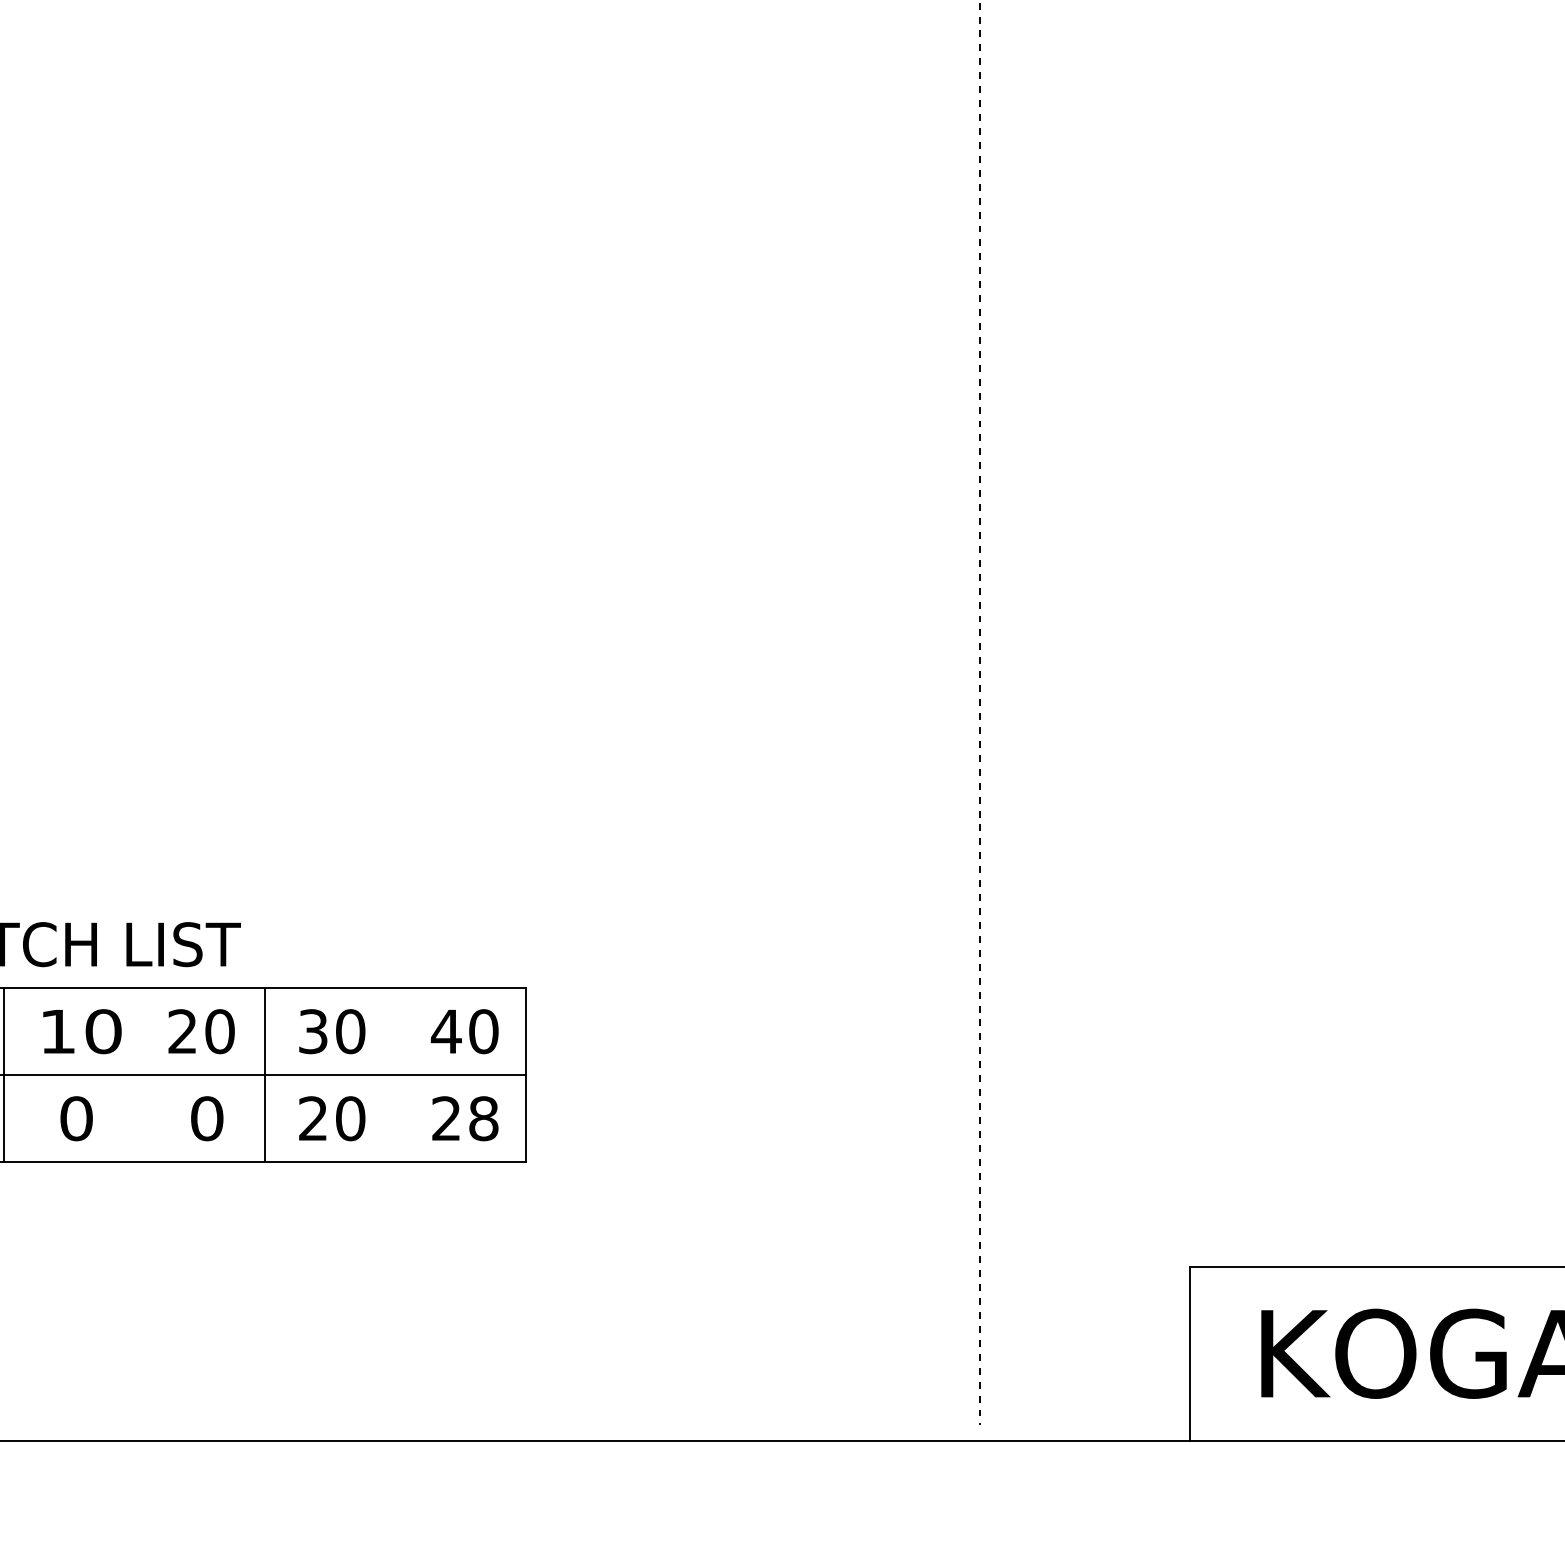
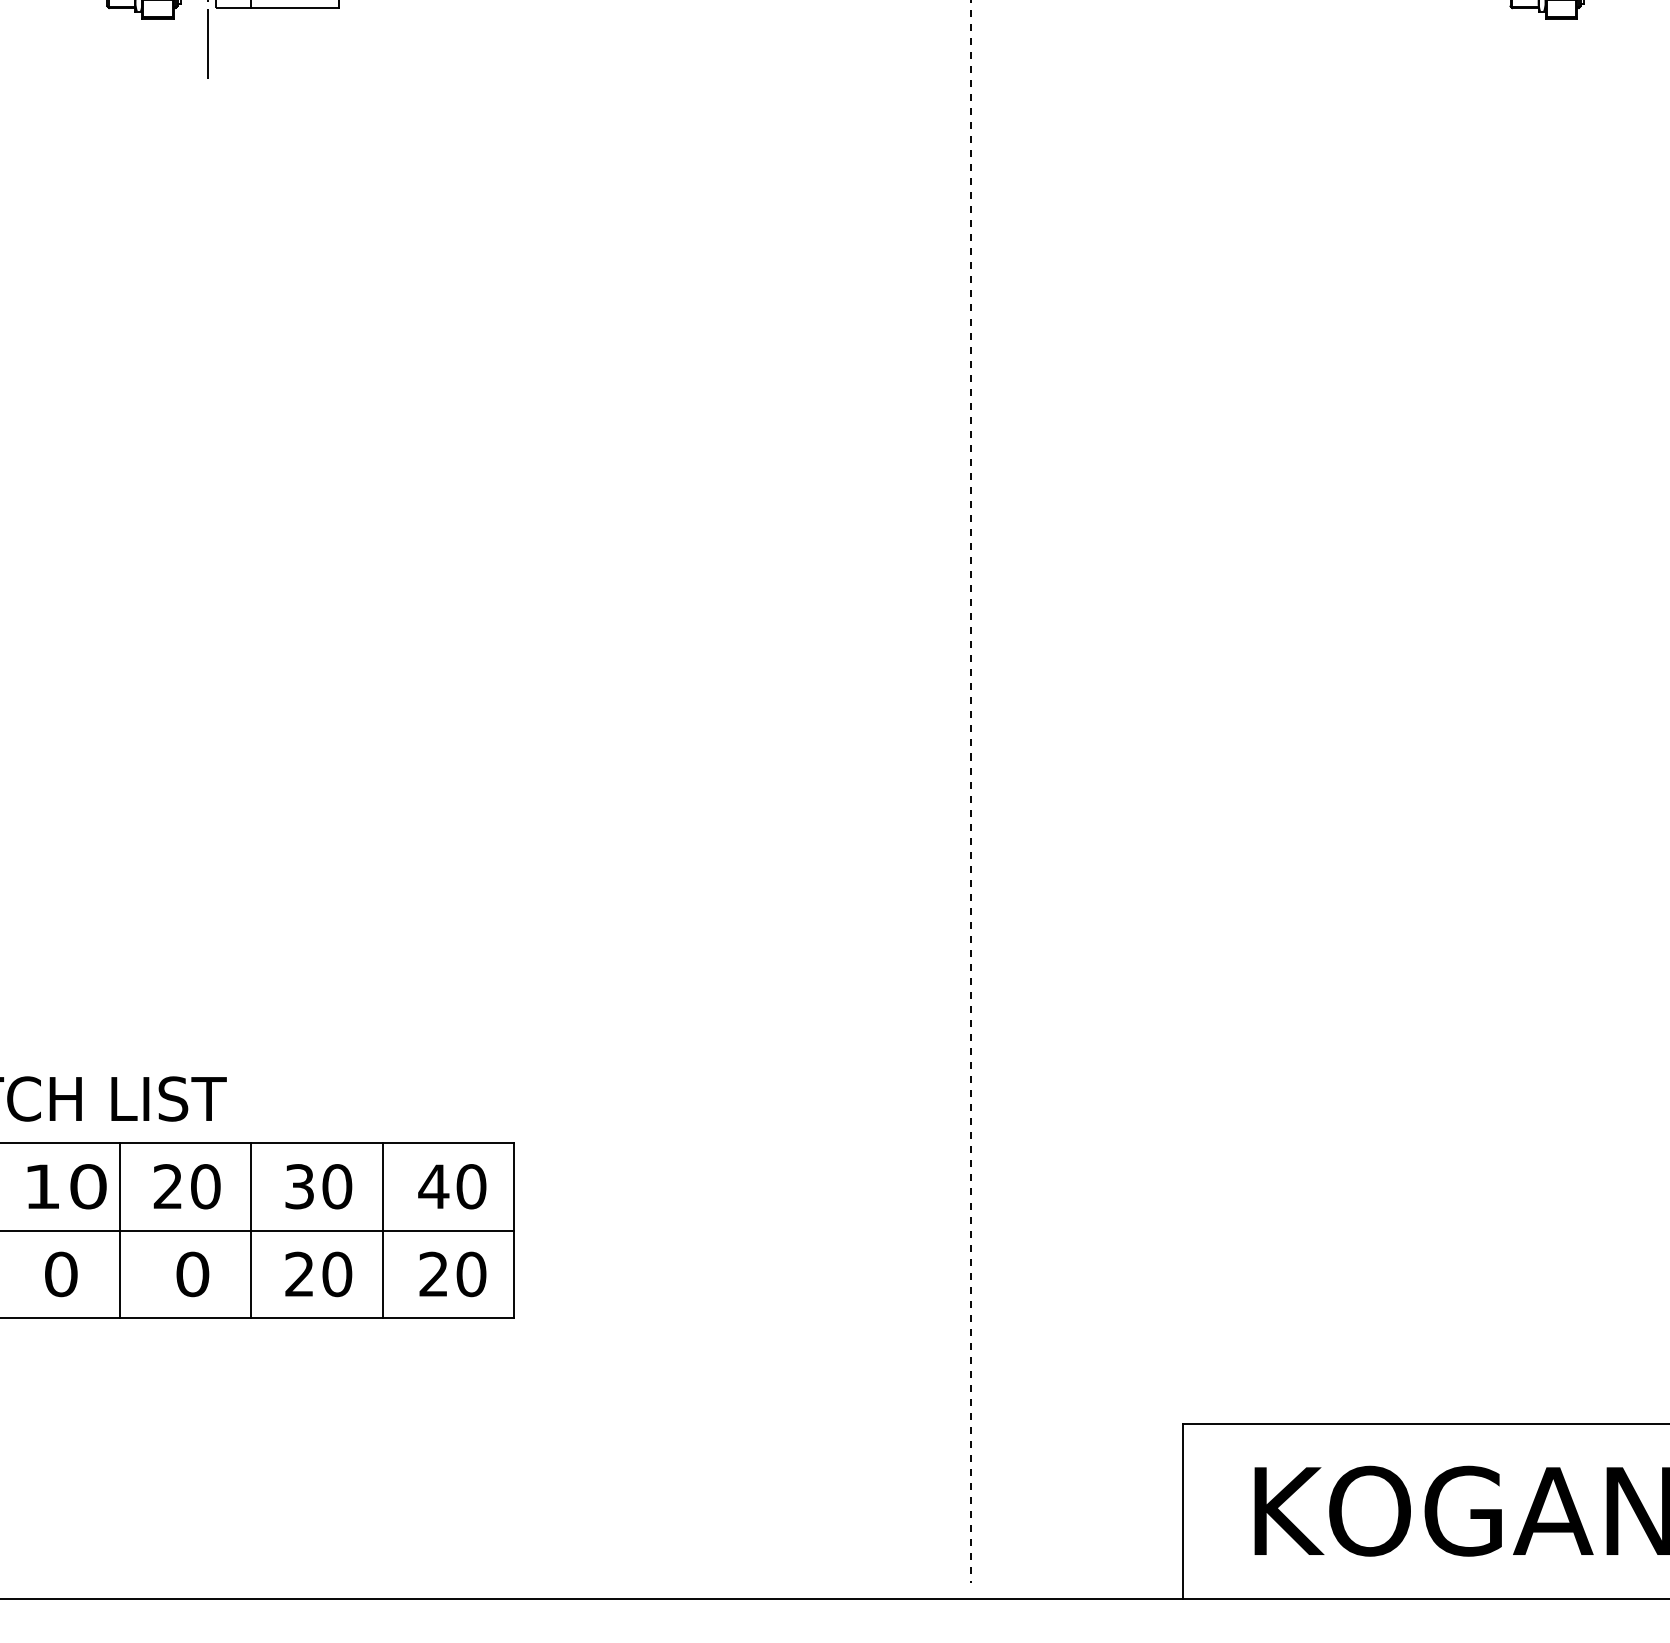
line: (134, 1075) -> (119, 1230), added
line: (395, 1075) -> (382, 1230), added
text: (483, 1118) -> (471, 1274), 28 -> 20

